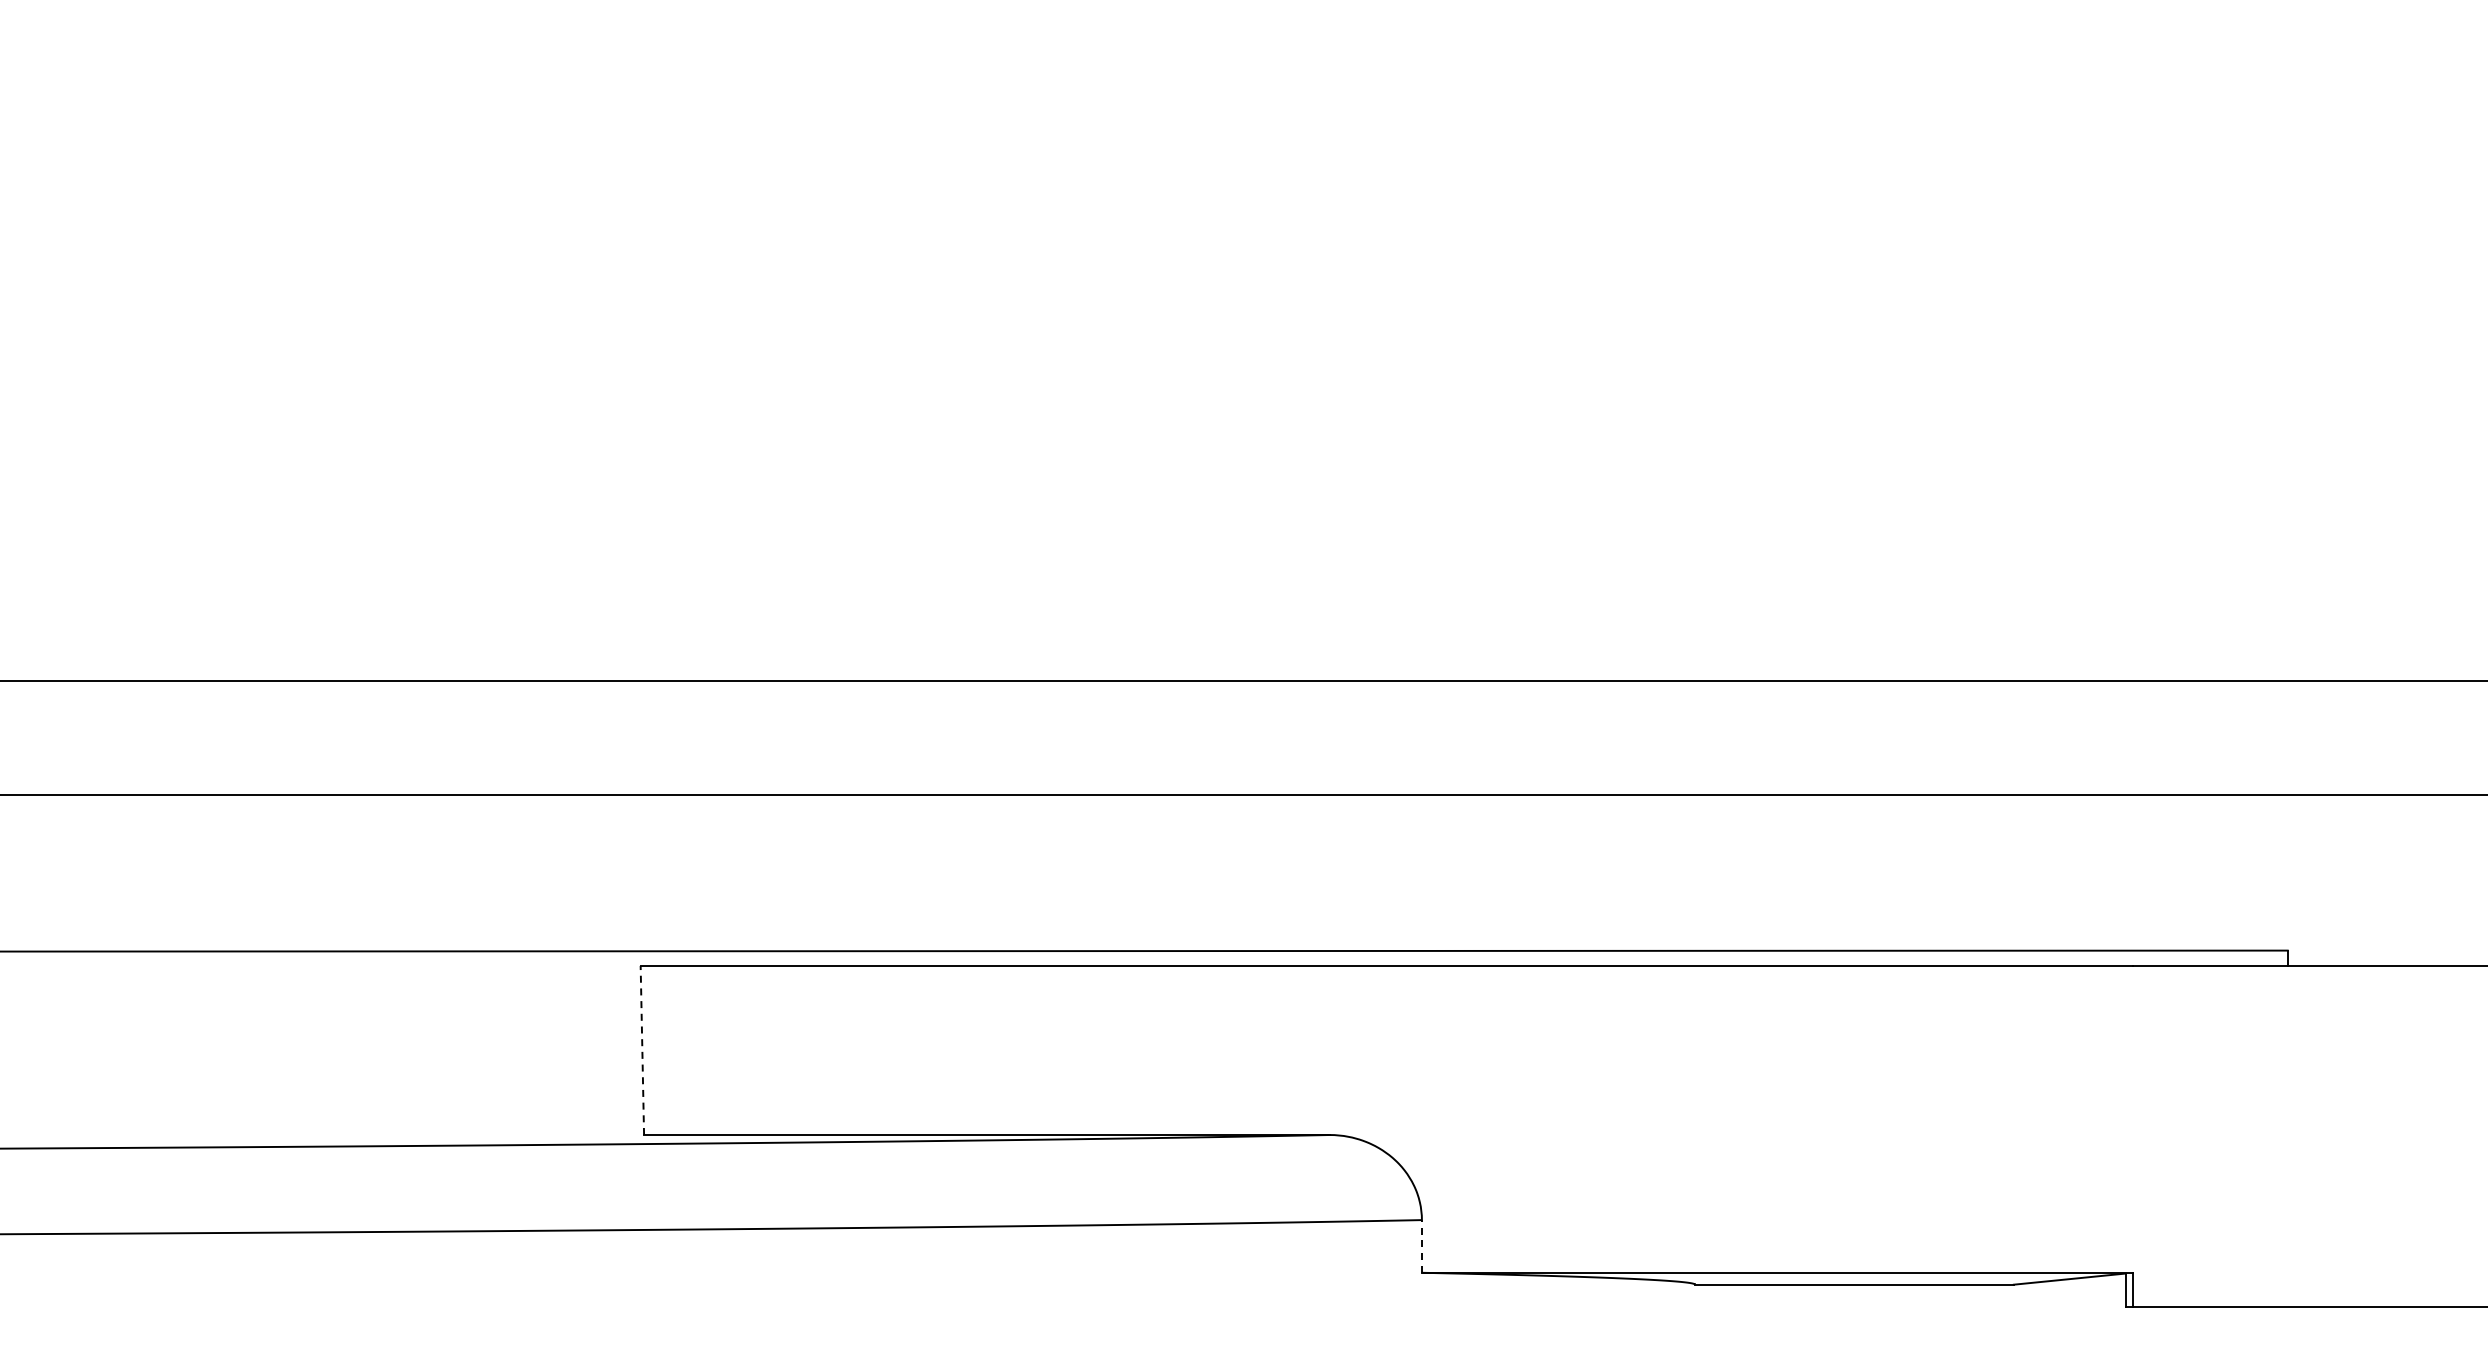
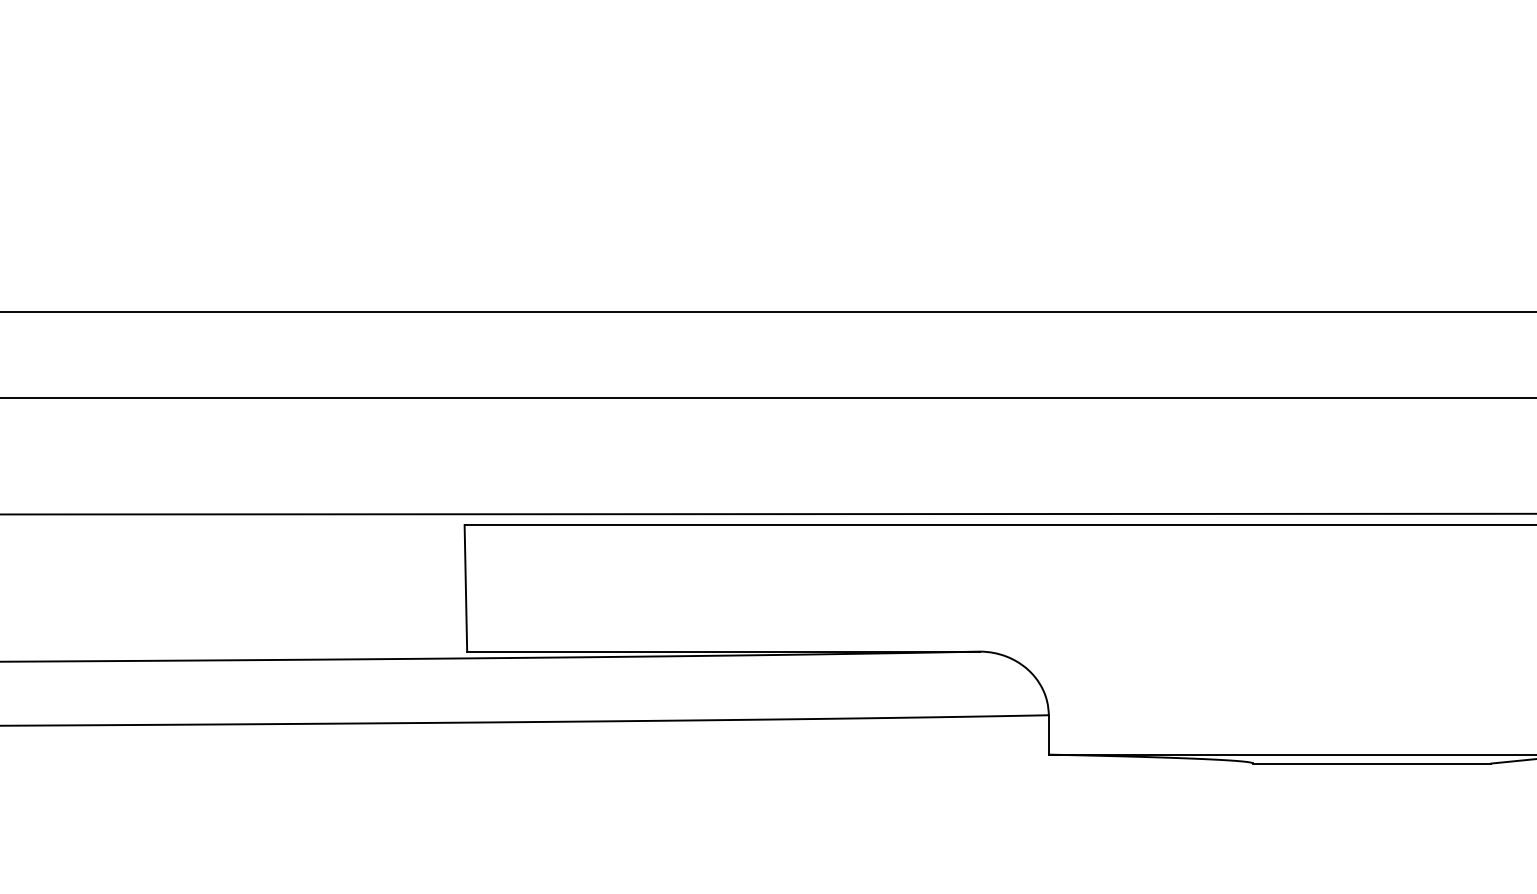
line: (642, 1050) -> (466, 588), dashed -> solid
line: (1421, 1245) -> (1048, 734), dashed -> solid

